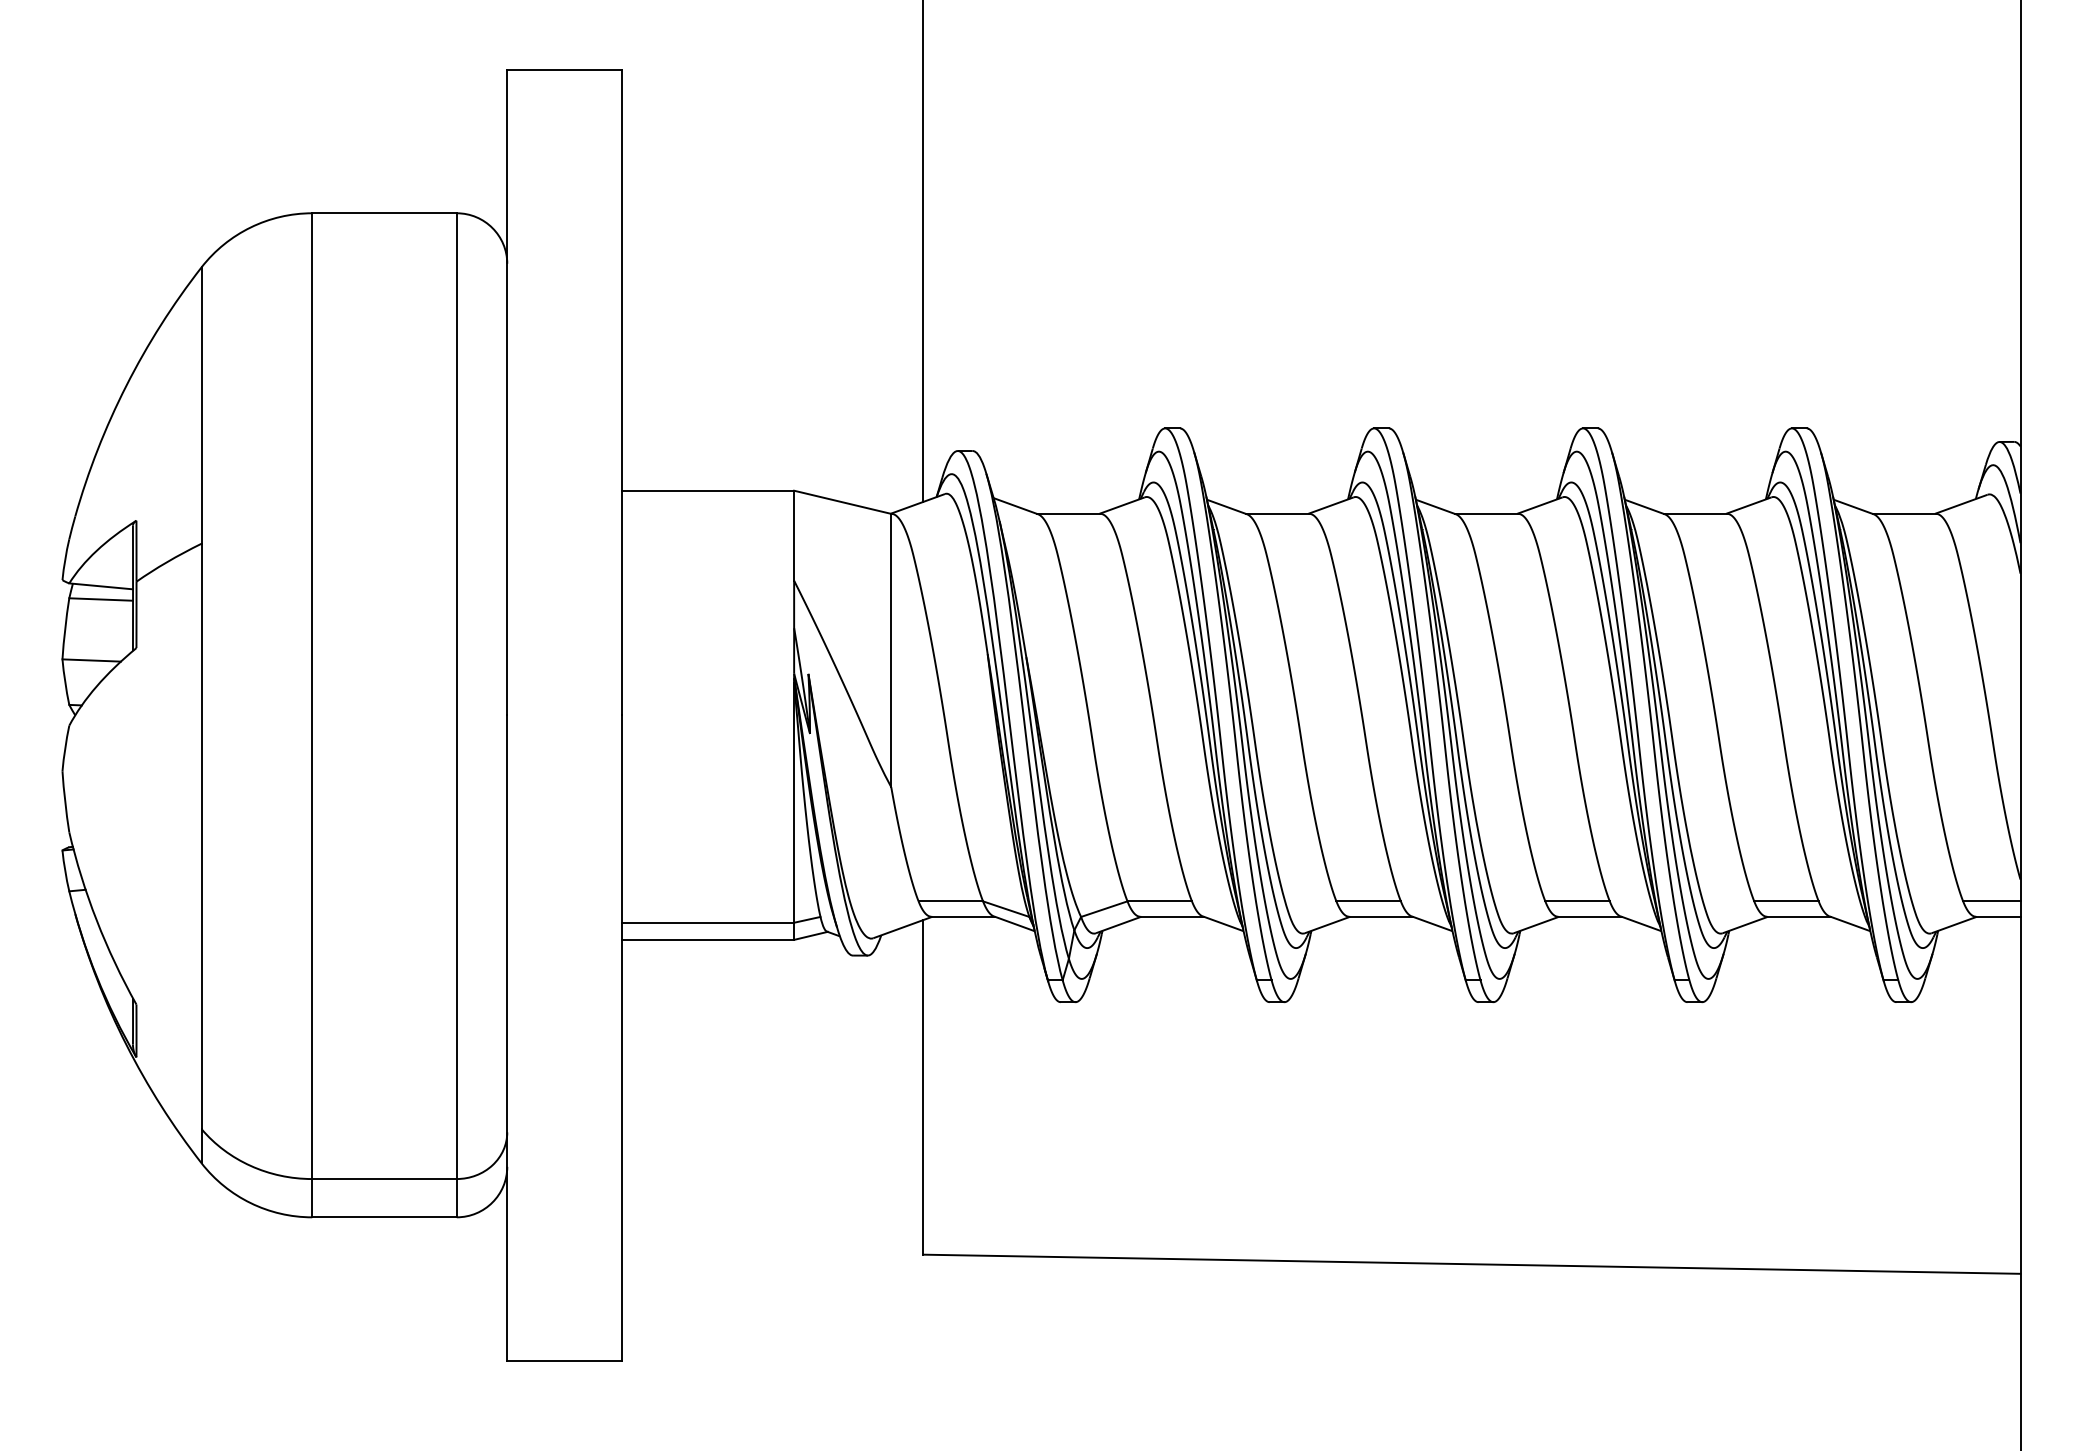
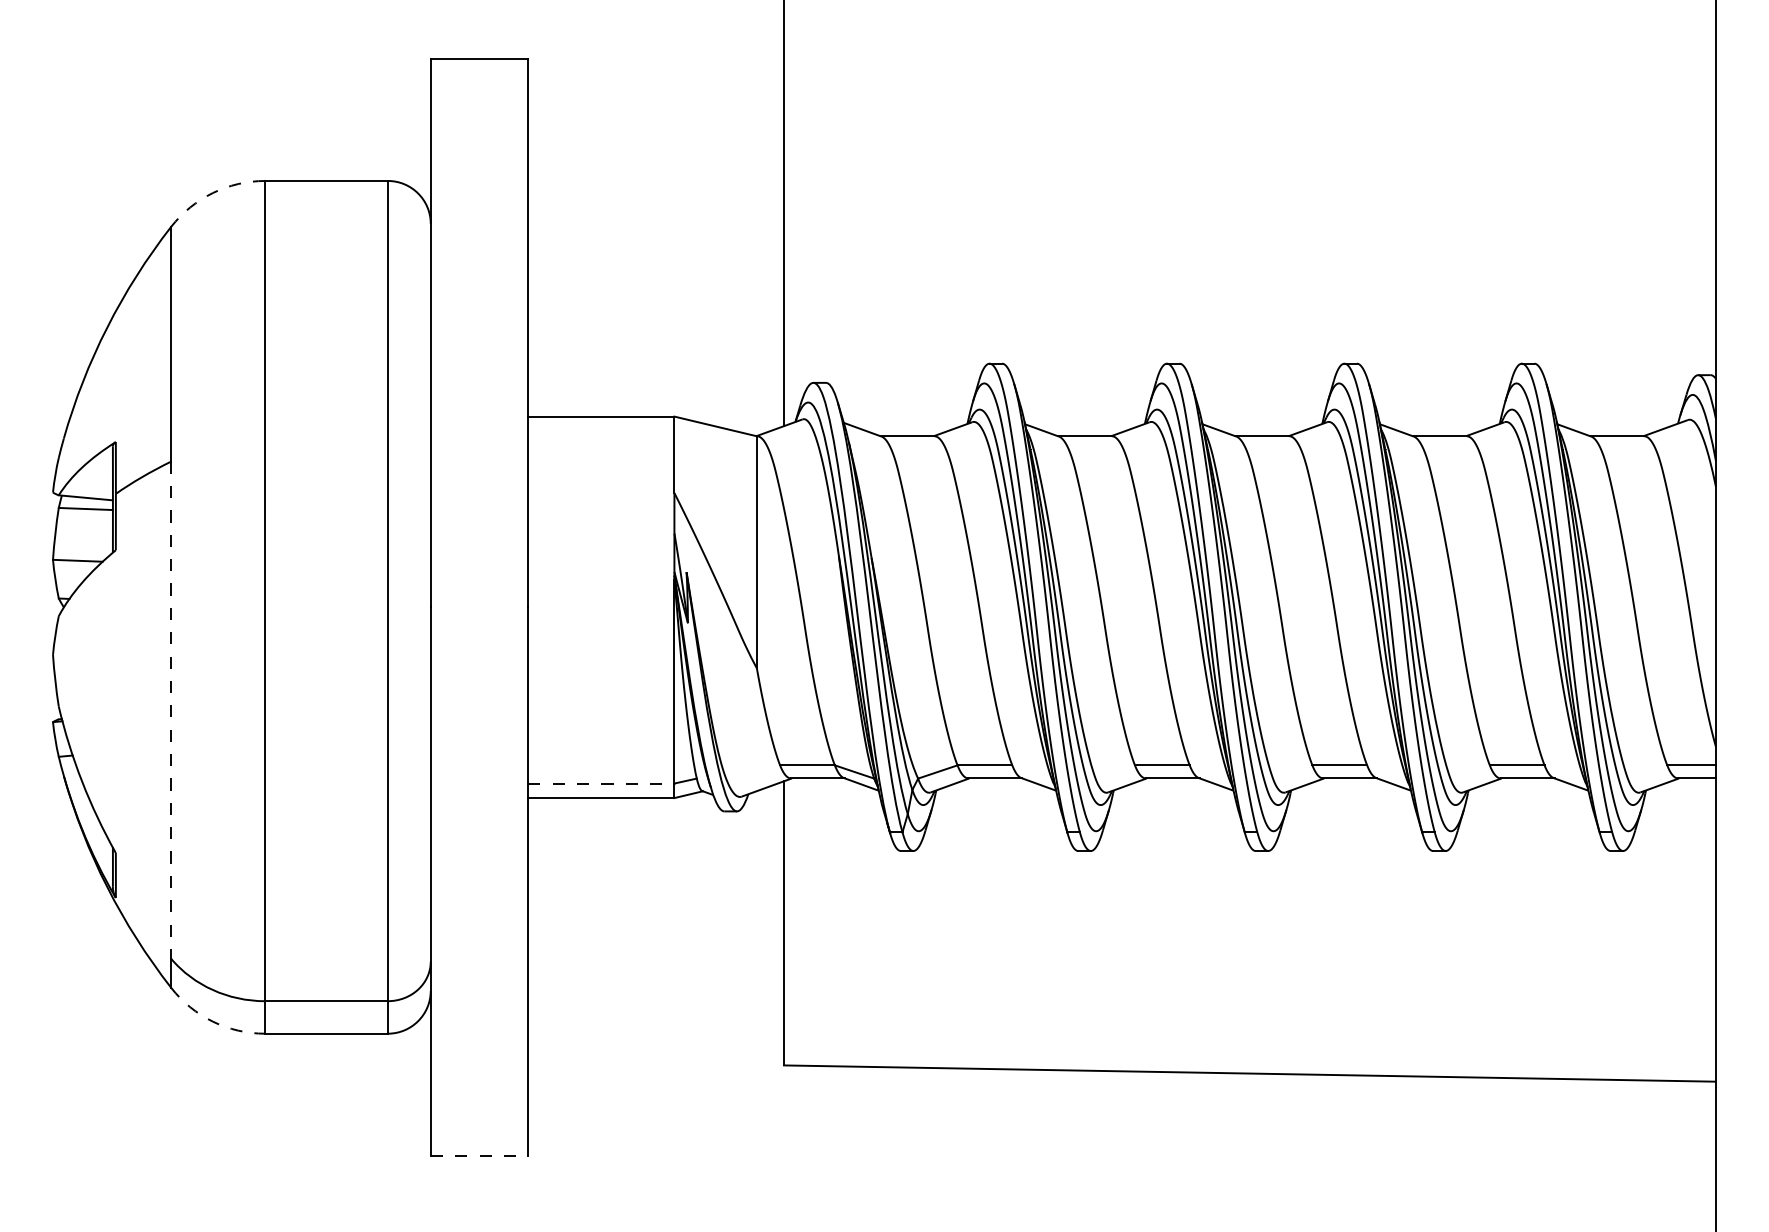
arc: (250, 227) -> (212, 193), solid -> dashed
line: (201, 836) -> (171, 710), solid -> dashed
line: (708, 922) -> (601, 783), solid -> dashed
arc: (250, 1203) -> (212, 1021), solid -> dashed
line: (565, 1360) -> (480, 1155), solid -> dashed

